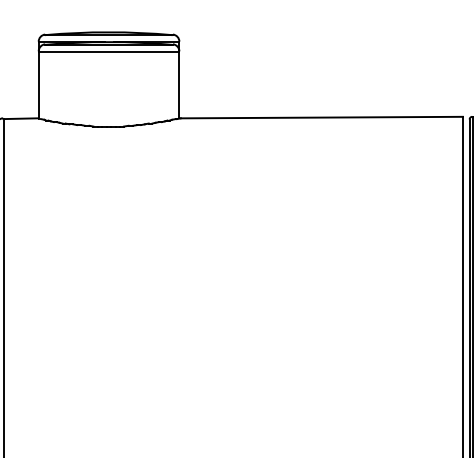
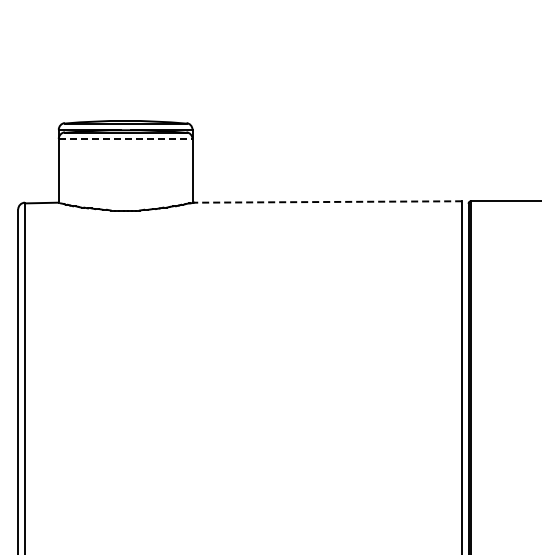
line: (108, 51) -> (125, 139), solid -> dashed
line: (321, 117) -> (327, 201), solid -> dashed

